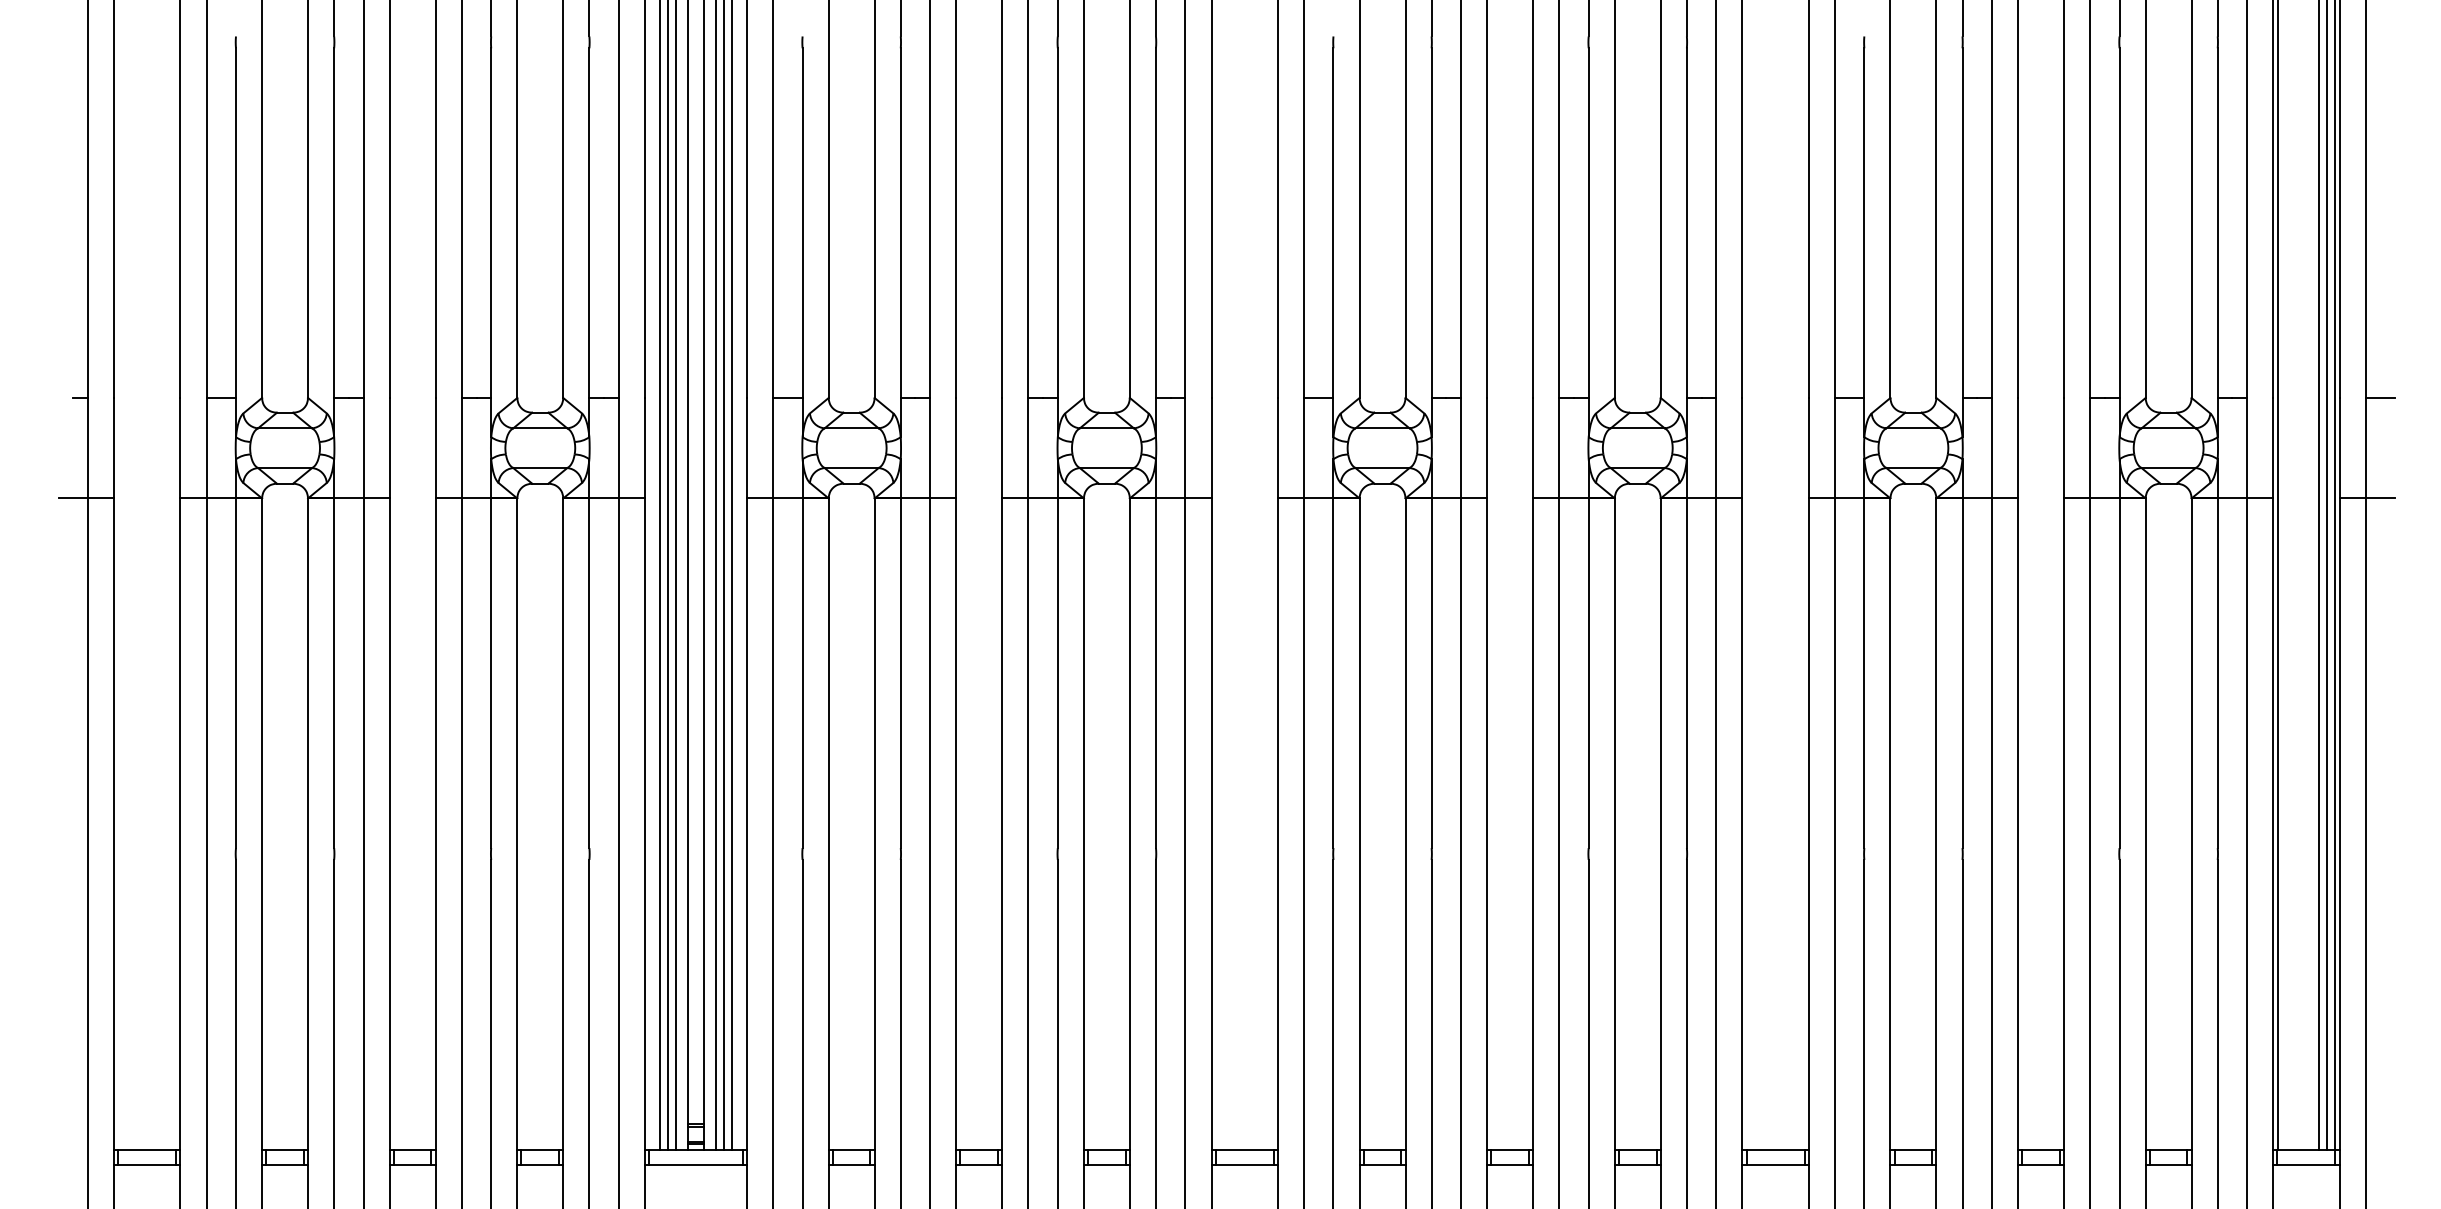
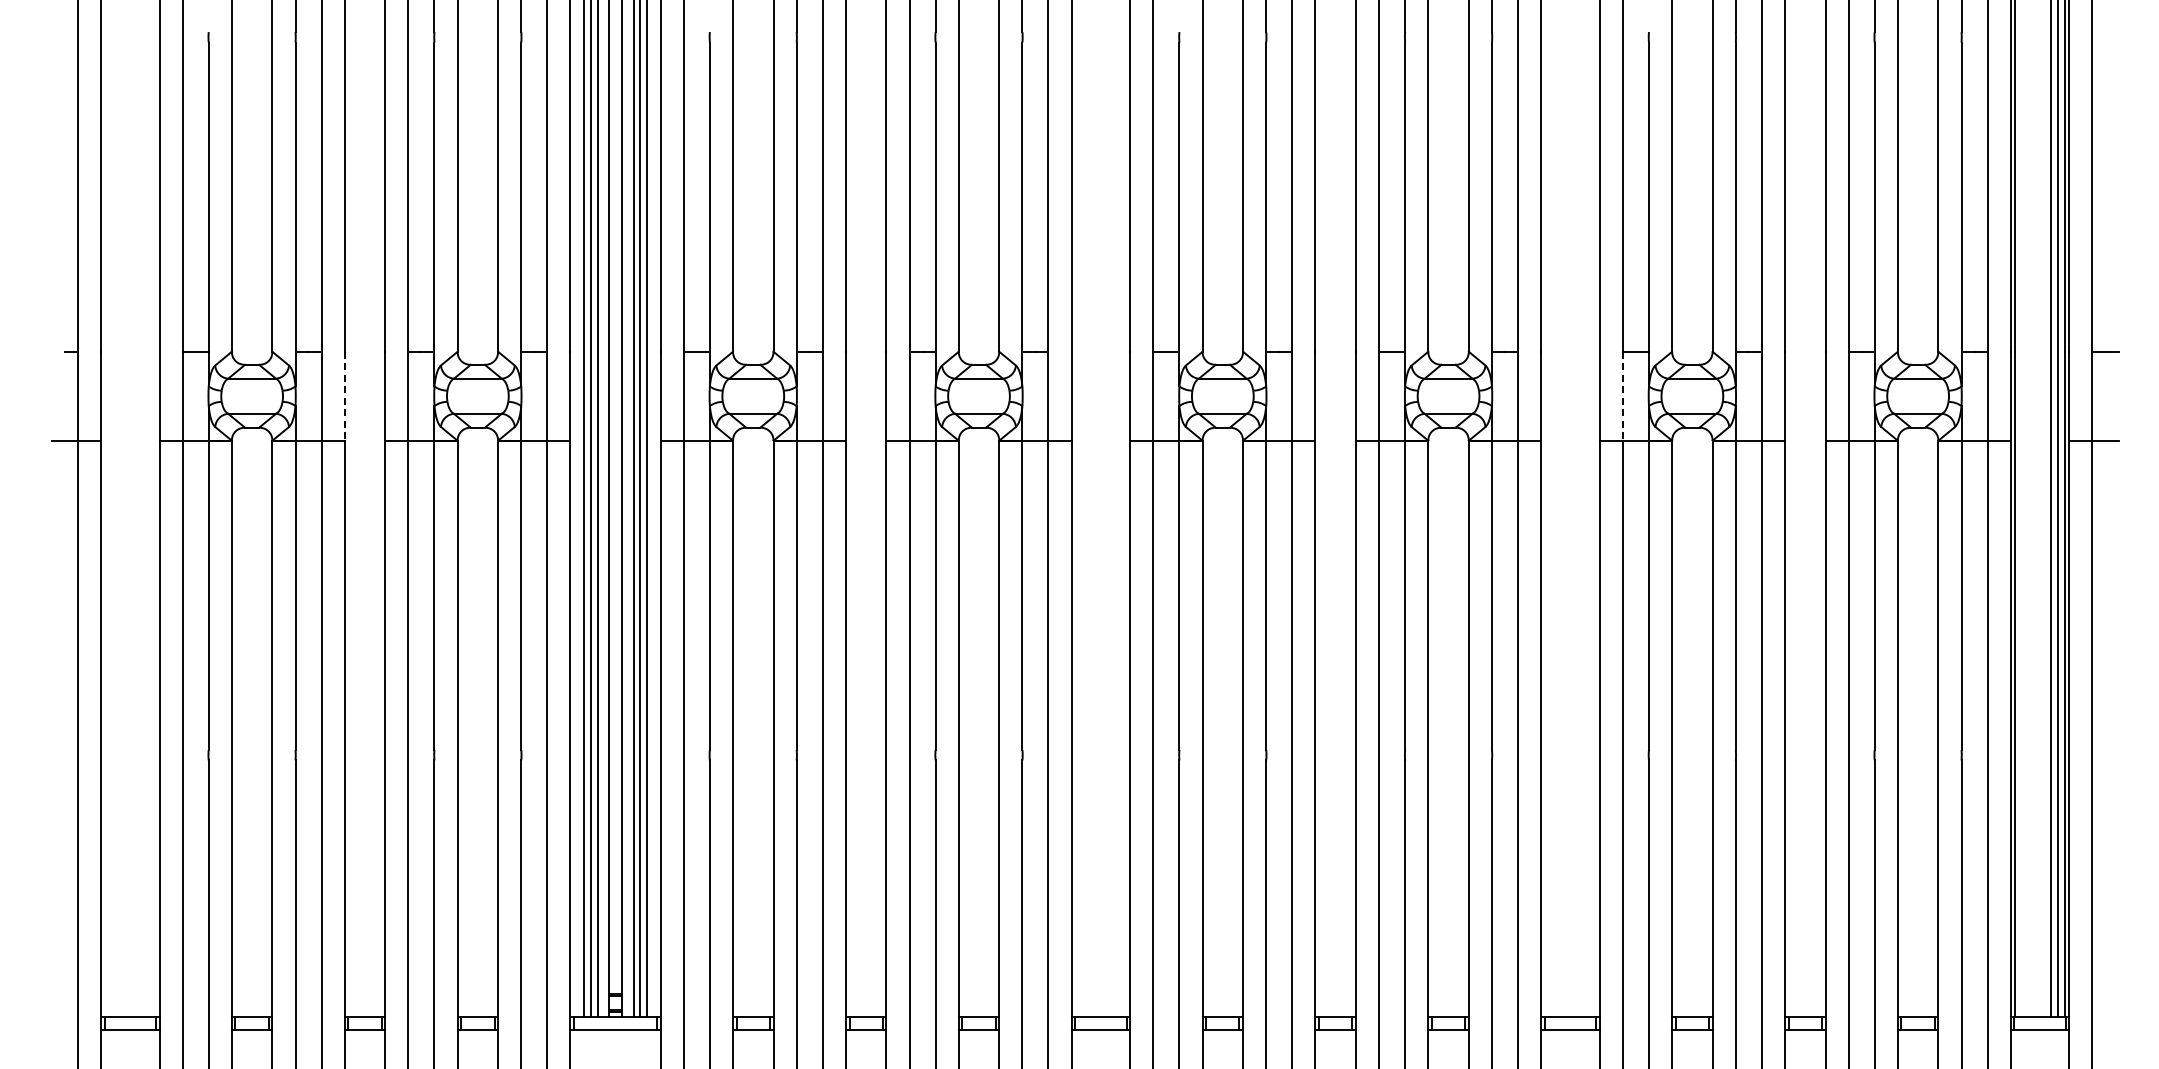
line: (389, 448) -> (344, 396), solid -> dashed
line: (1834, 448) -> (1622, 396), solid -> dashed

